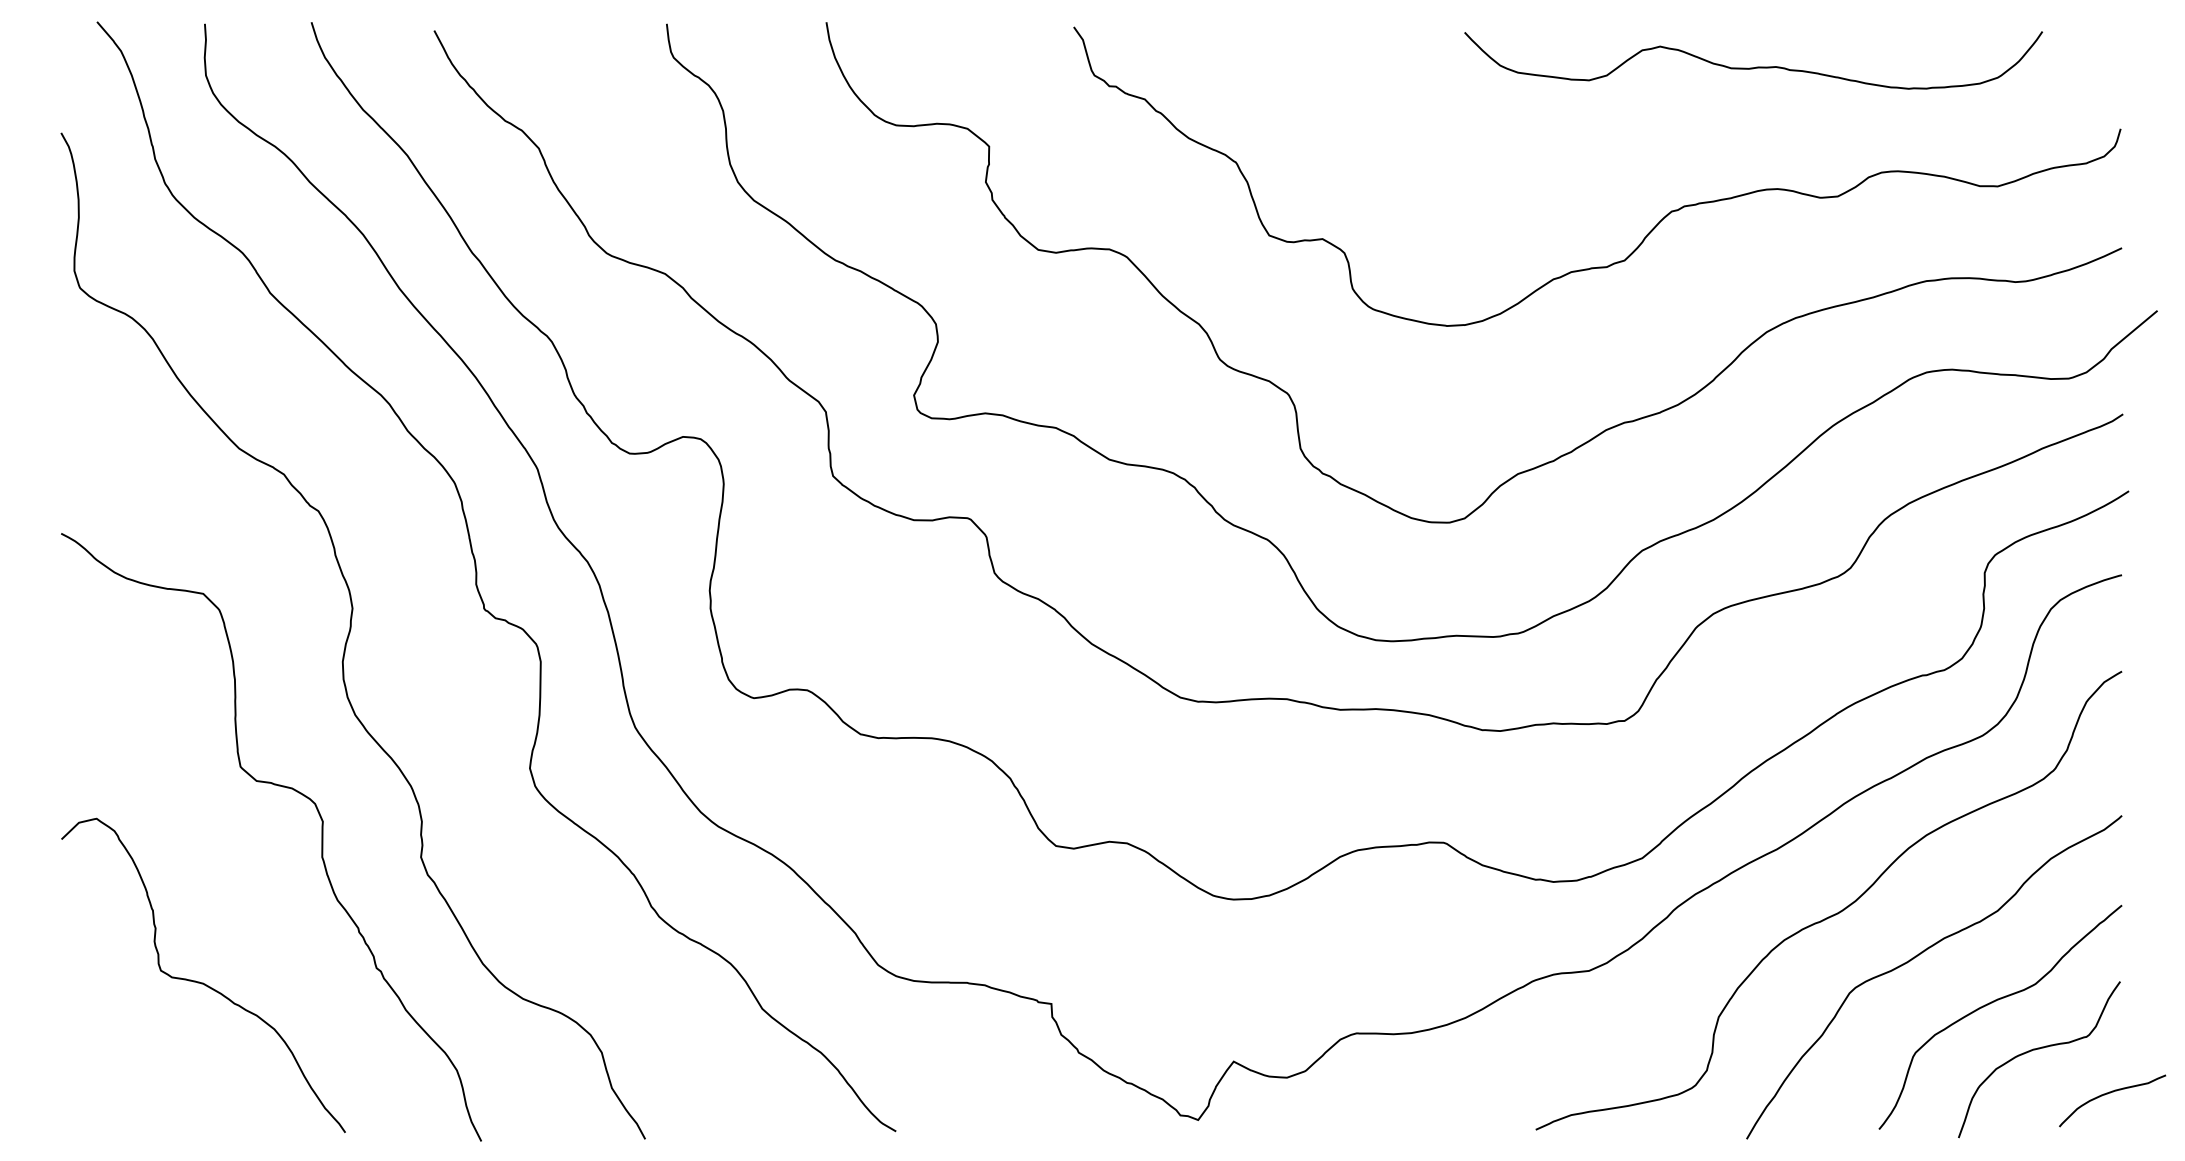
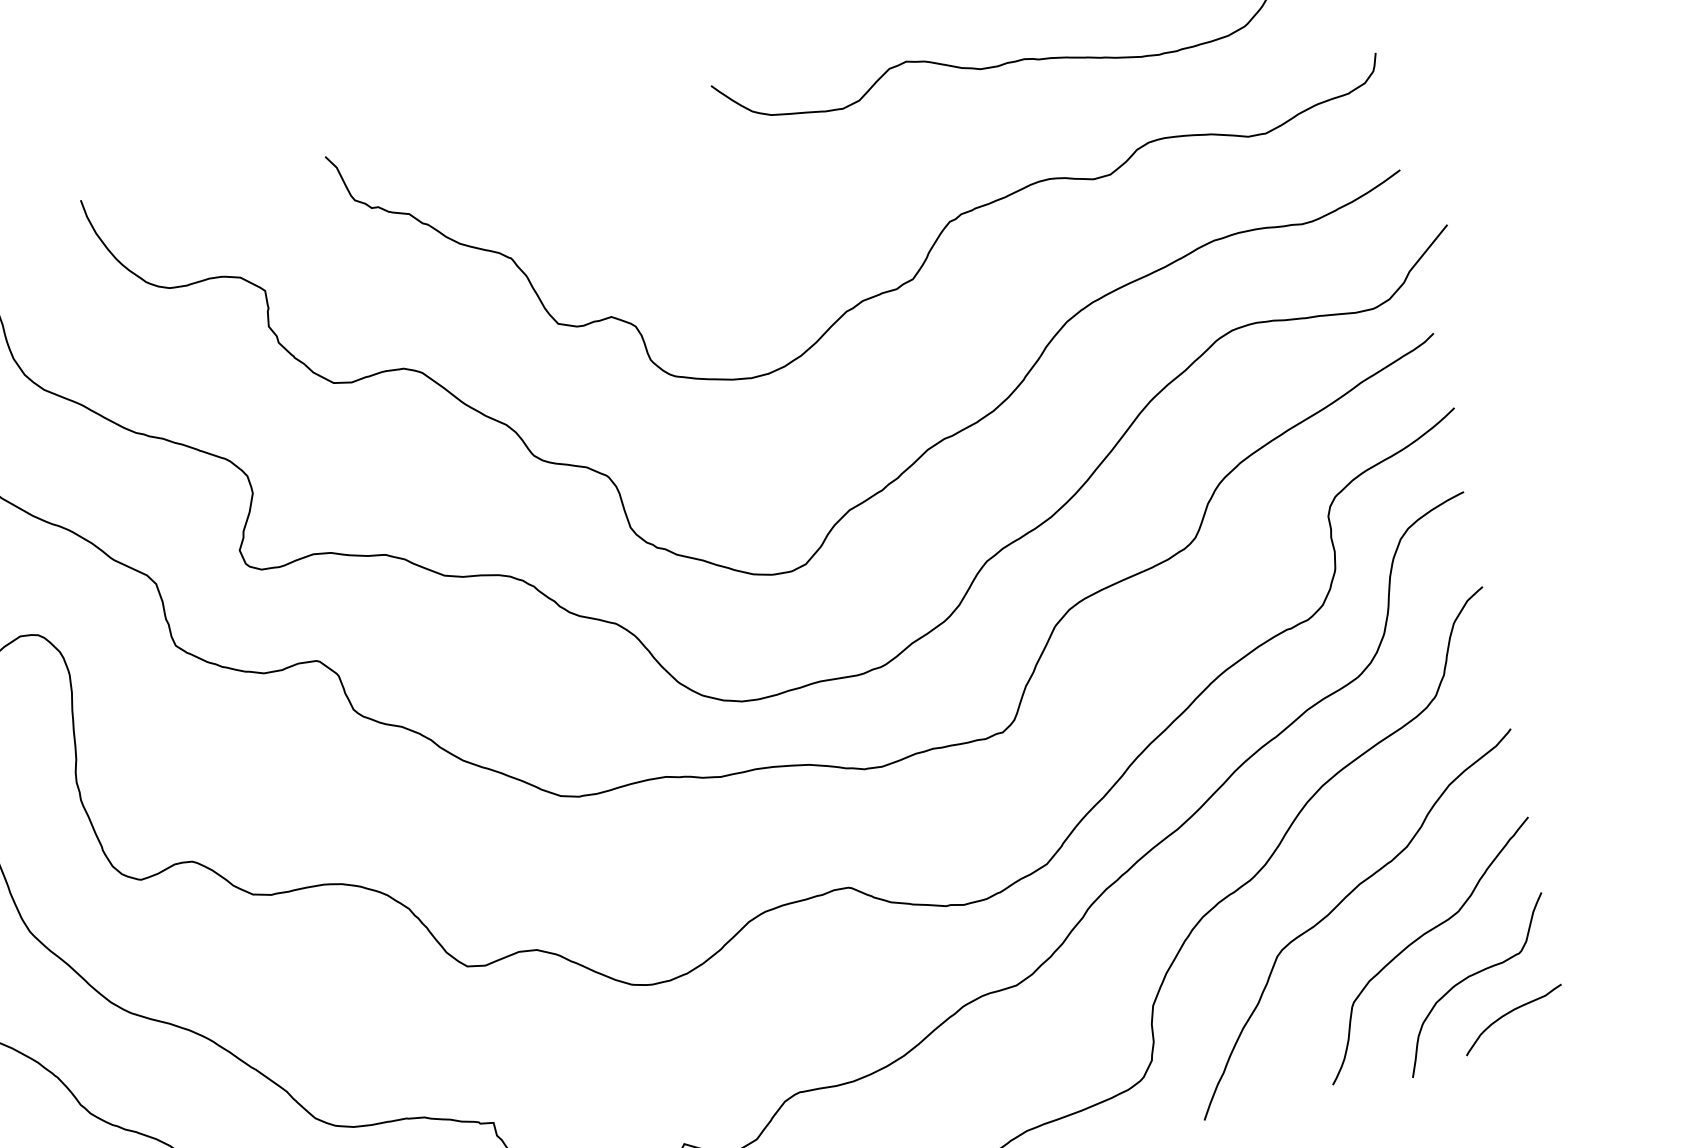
curve: (2110, 1093) -> (1510, 1013), moved

